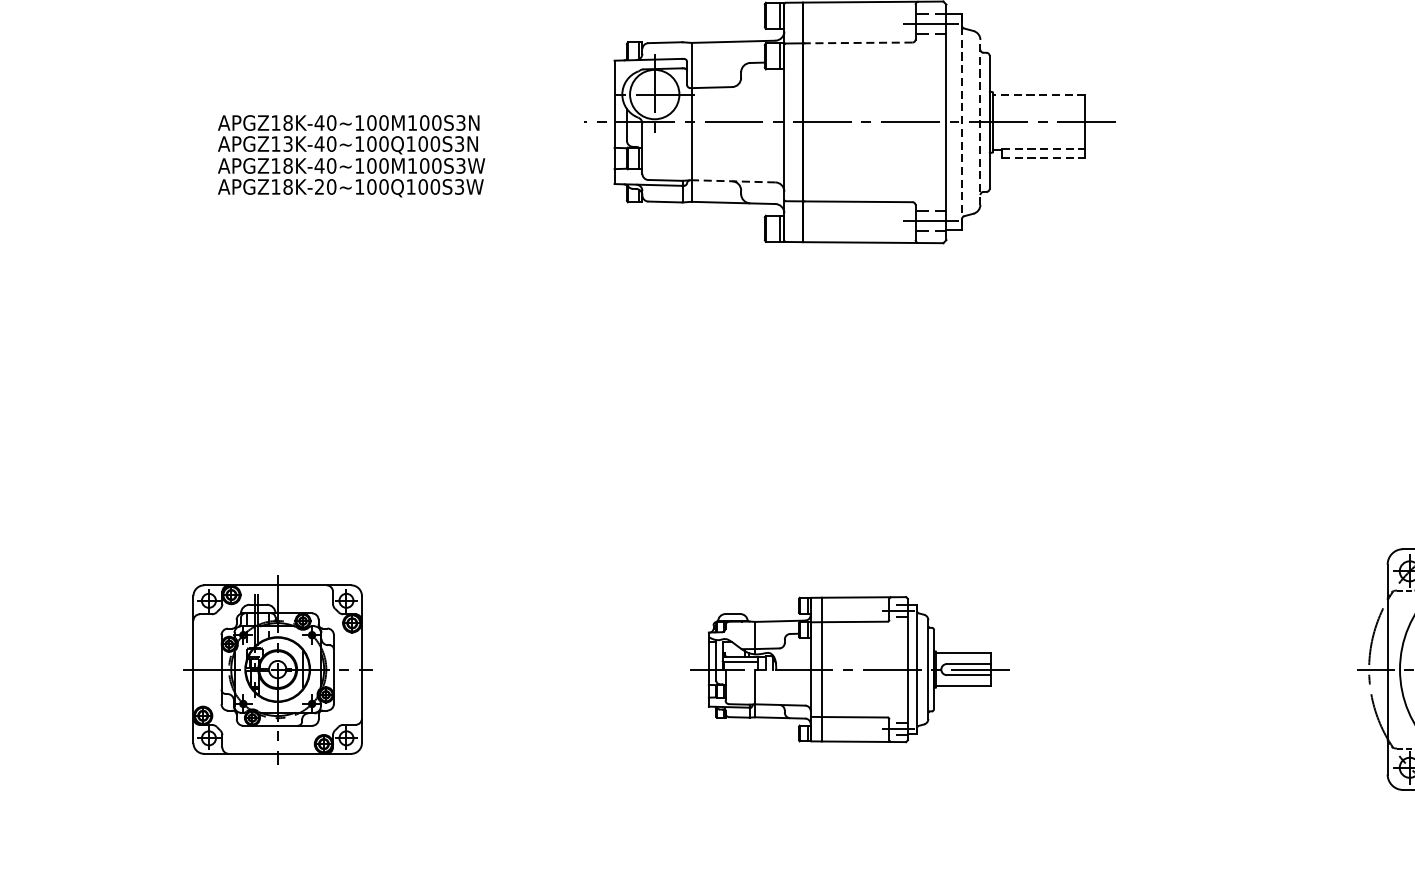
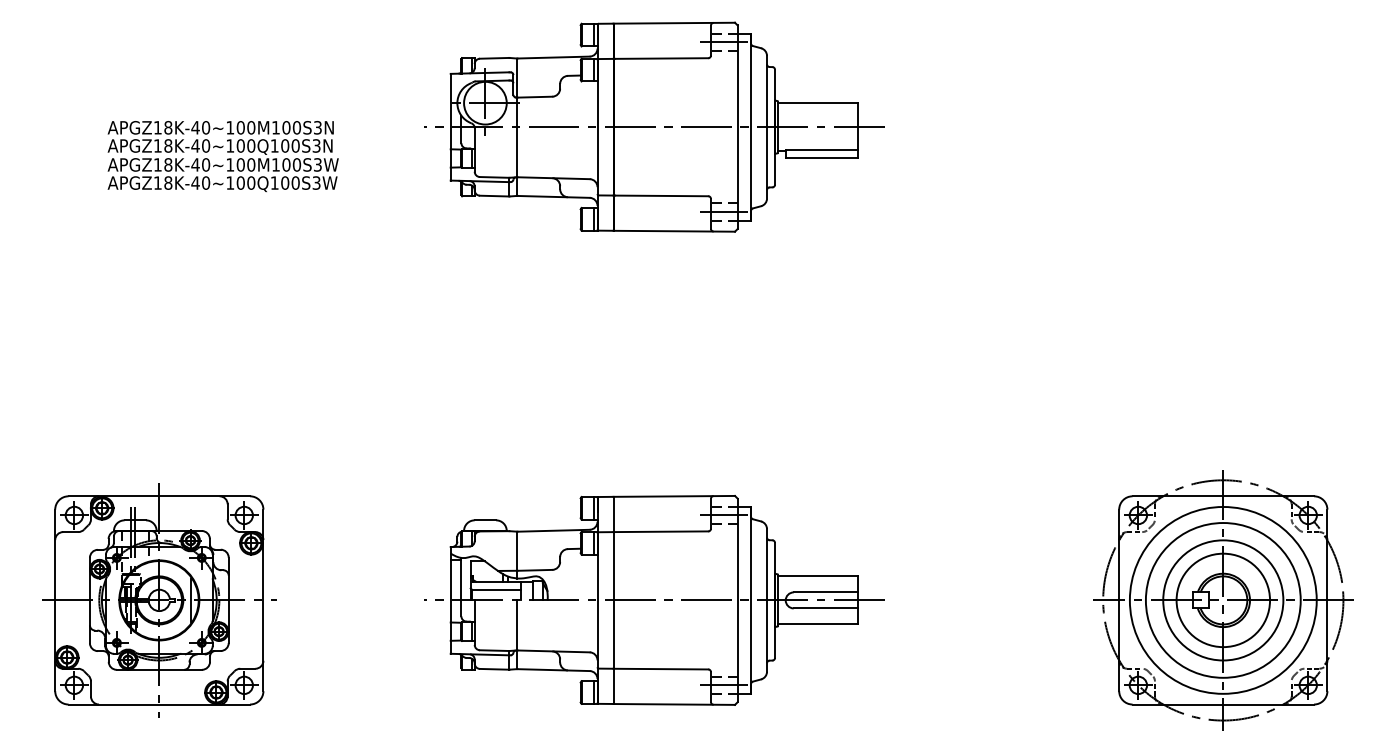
line: (857, 42) -> (660, 58), dashed -> solid
line: (1038, 94) -> (817, 103), dashed -> solid
line: (980, 121) -> (767, 126), dashed -> solid
line: (962, 122) -> (751, 127), dashed -> solid
text: (288, 143) -> (168, 145), APGZ13K-40~100Q100S3N -> APGZ18K-40~100Q100S3N
line: (1044, 148) -> (822, 149), dashed -> solid
line: (1044, 157) -> (822, 157), dashed -> solid
line: (733, 181) -> (553, 178), dashed -> solid
text: (319, 186) -> (195, 182), APGZ18K-20~100Q100S3W -> APGZ18K-40~100Q100S3W
part: (277, 669) -> (159, 600), size x1.43
part: (850, 669) -> (654, 600), size x1.67

